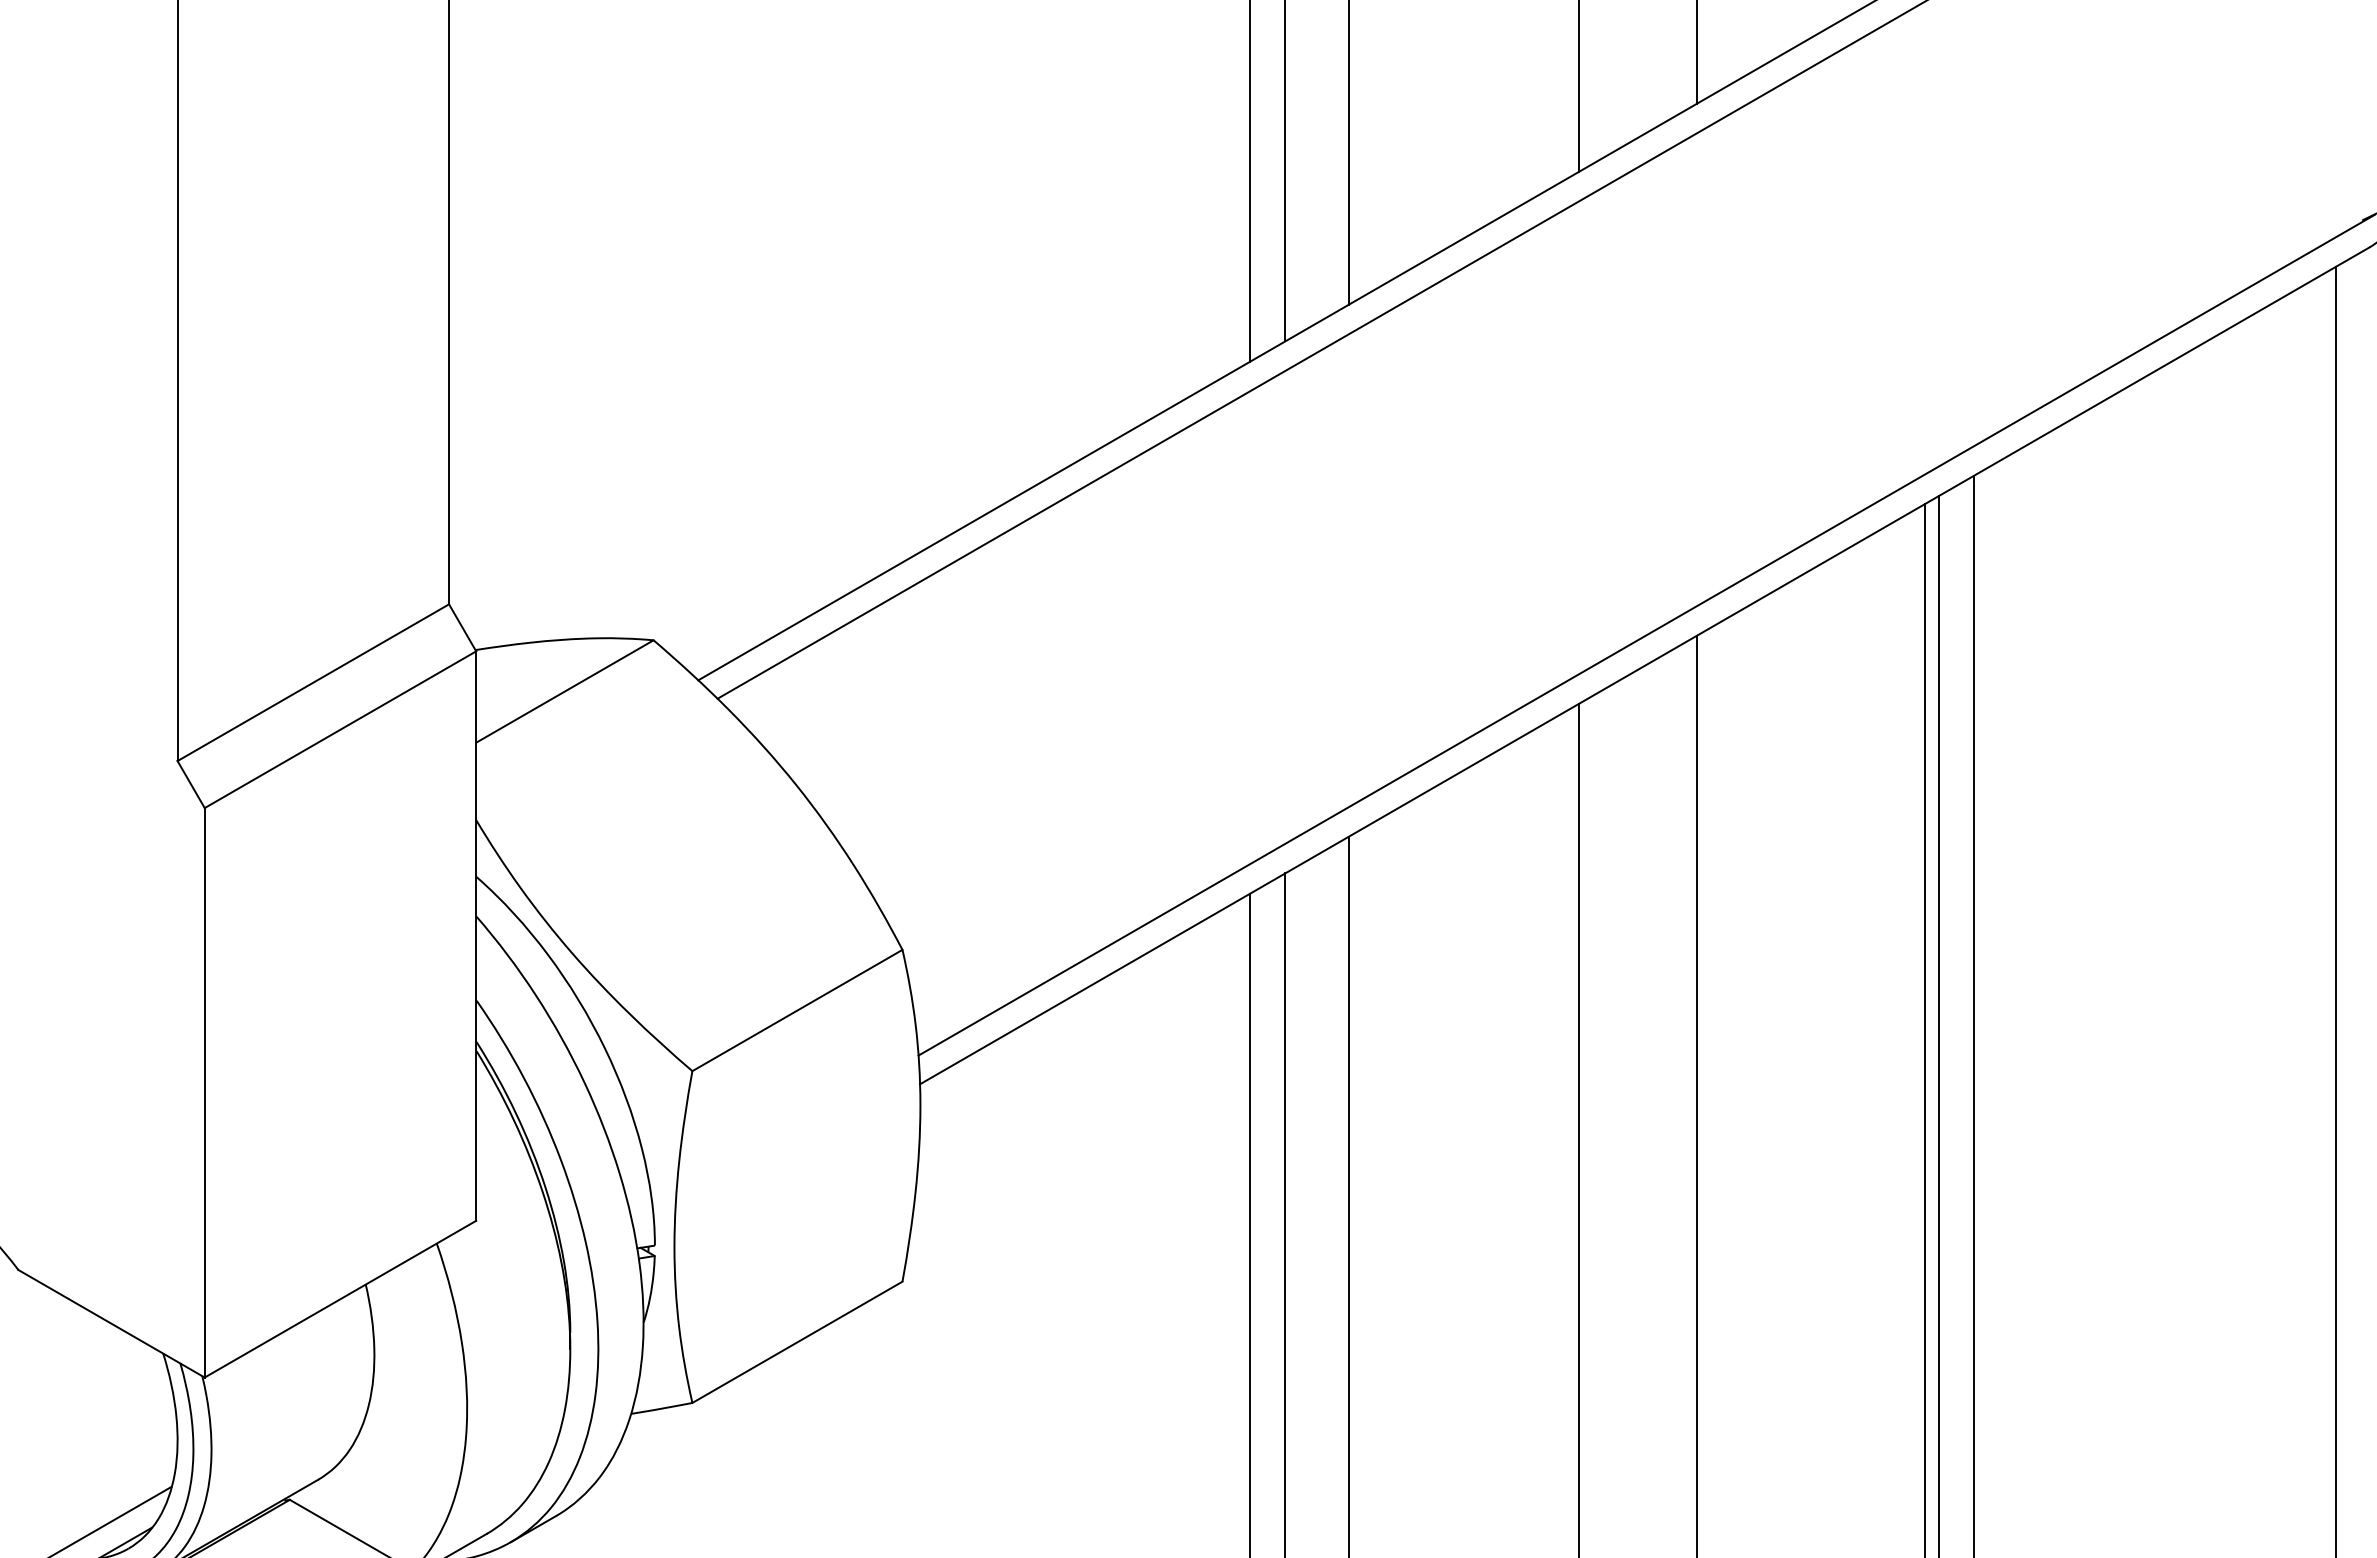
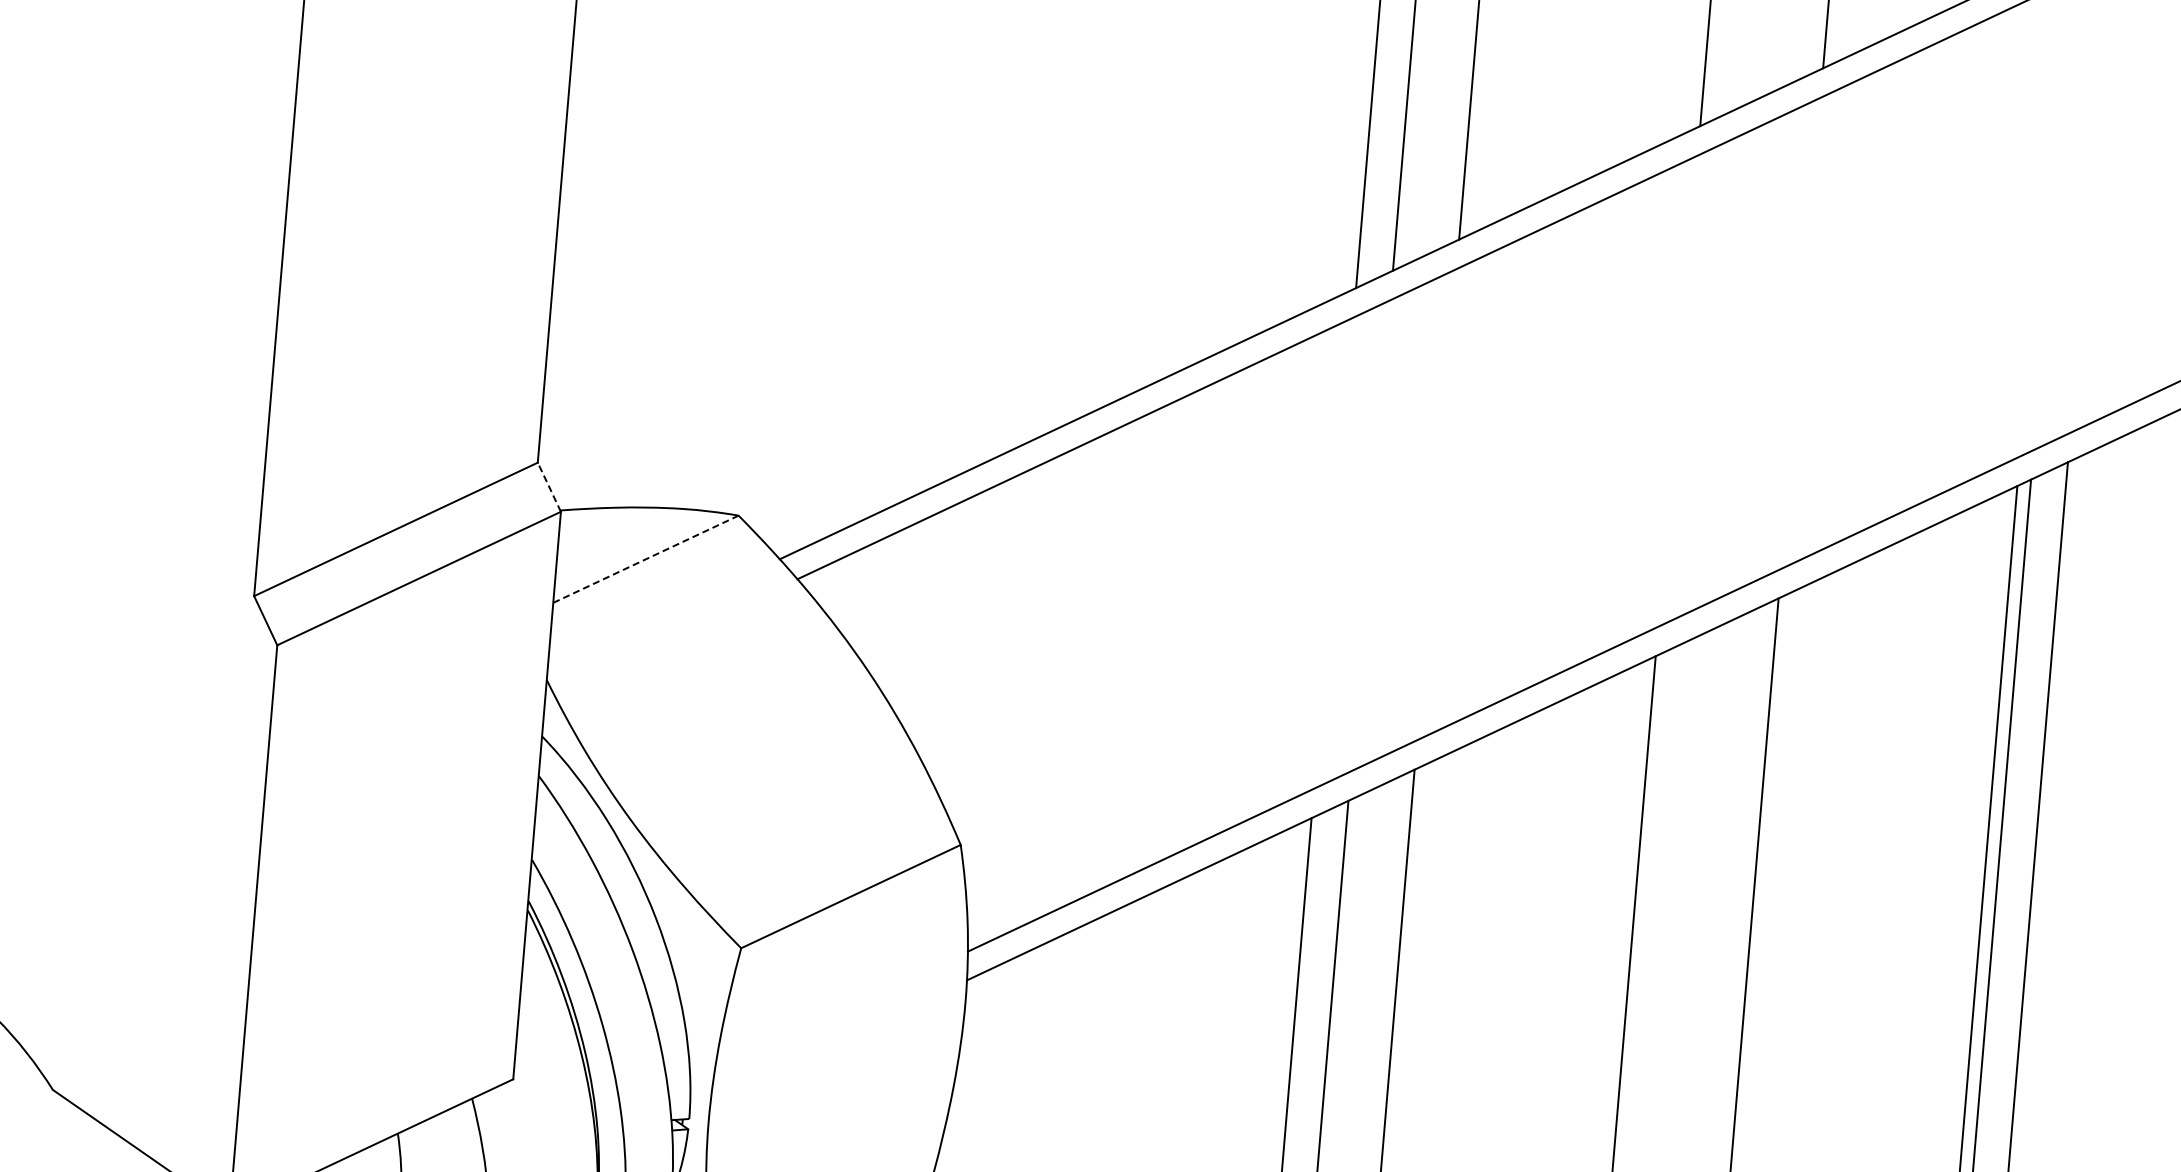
line: (462, 627) -> (549, 486), solid -> dashed
line: (565, 691) -> (646, 559), solid -> dashed

